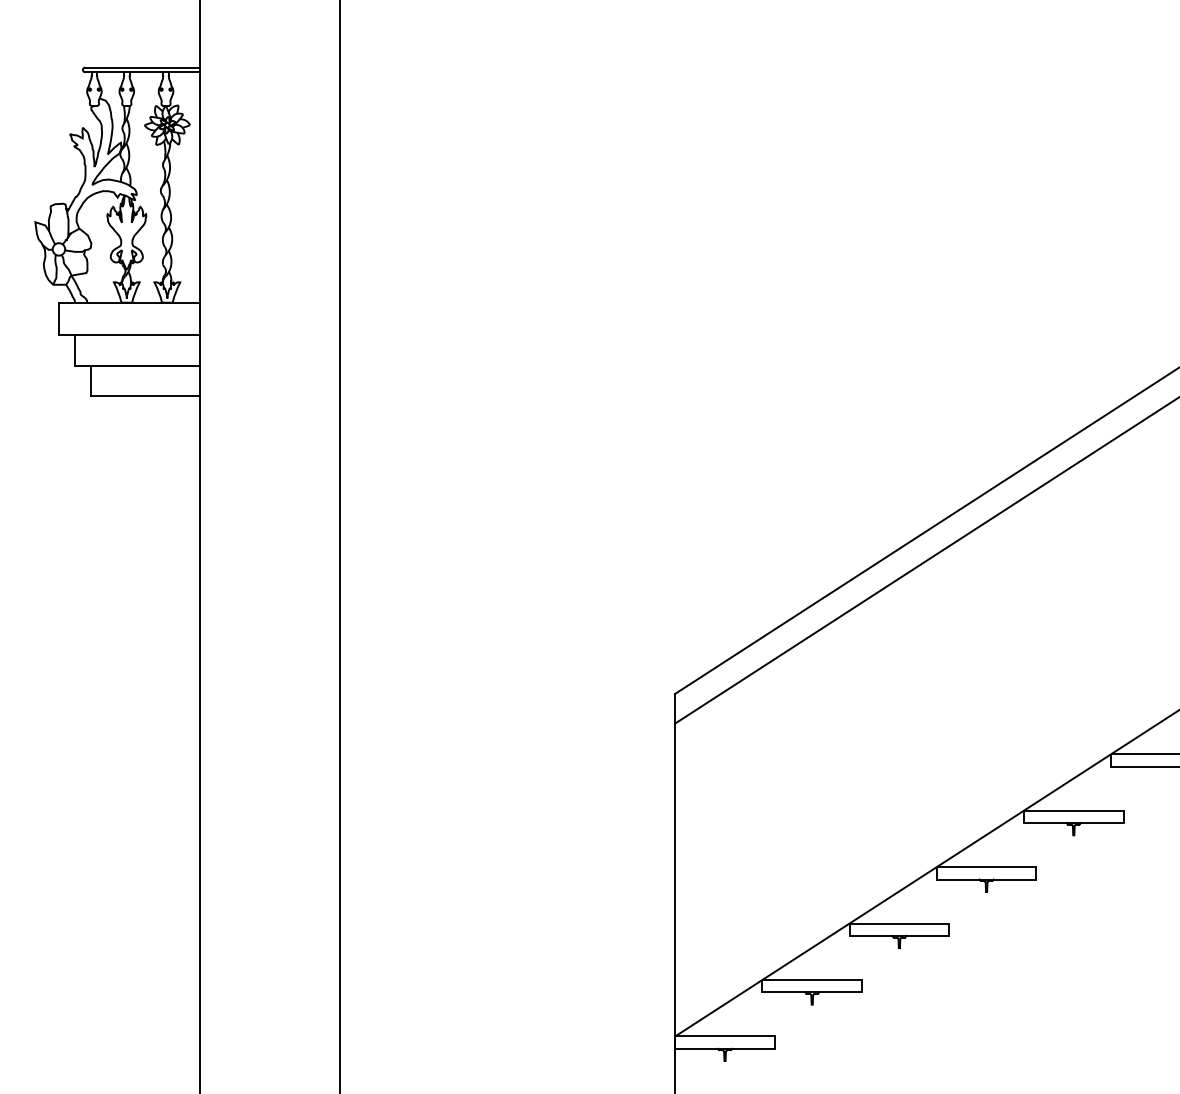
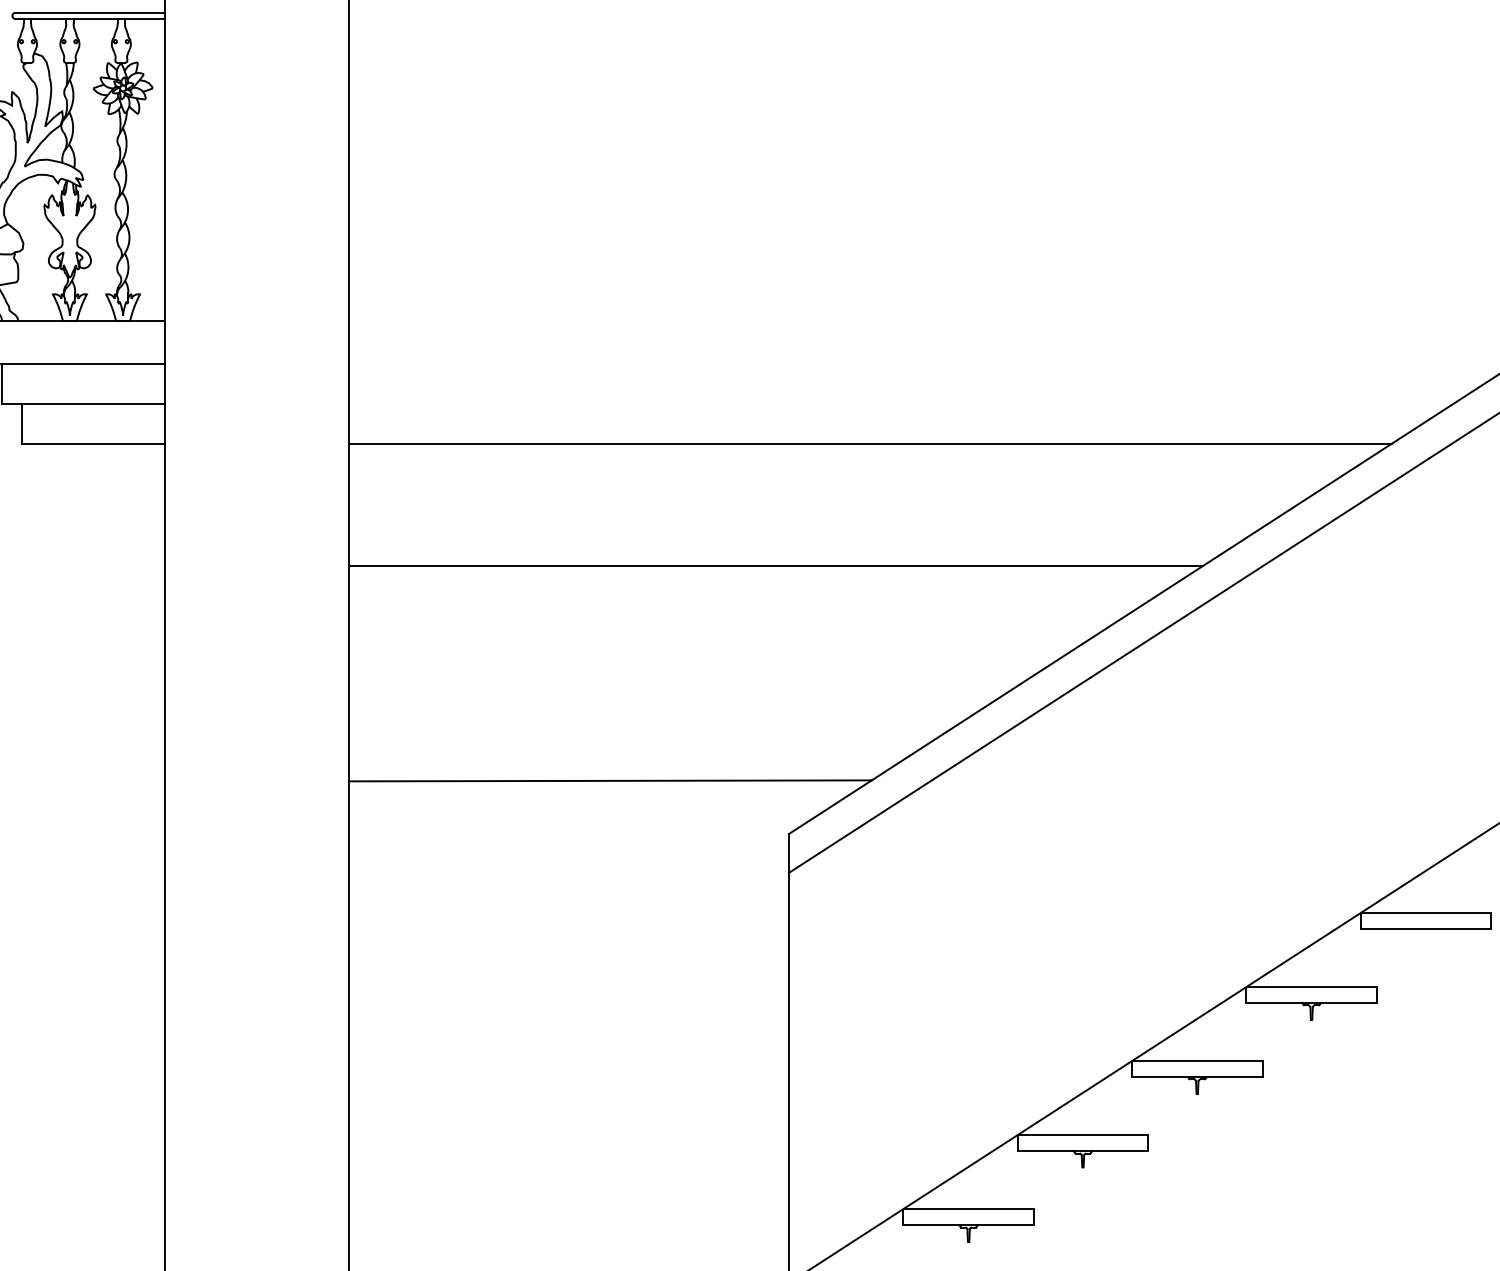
line: (737, 396) -> (870, 444), added
line: (664, 489) -> (774, 565), added
line: (538, 653) -> (609, 781), added

